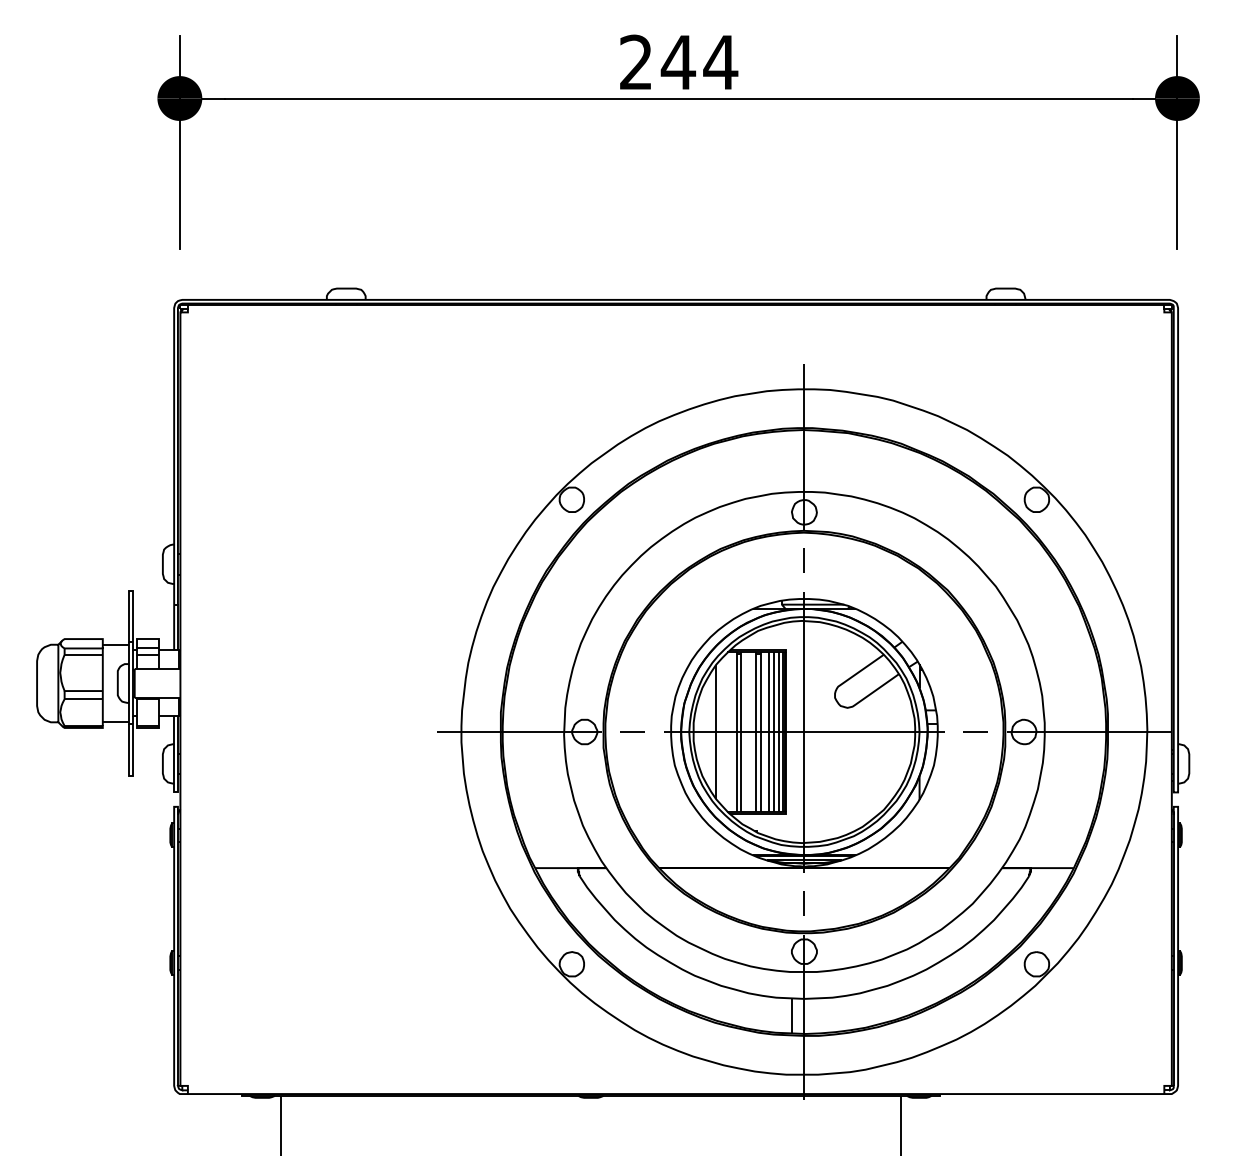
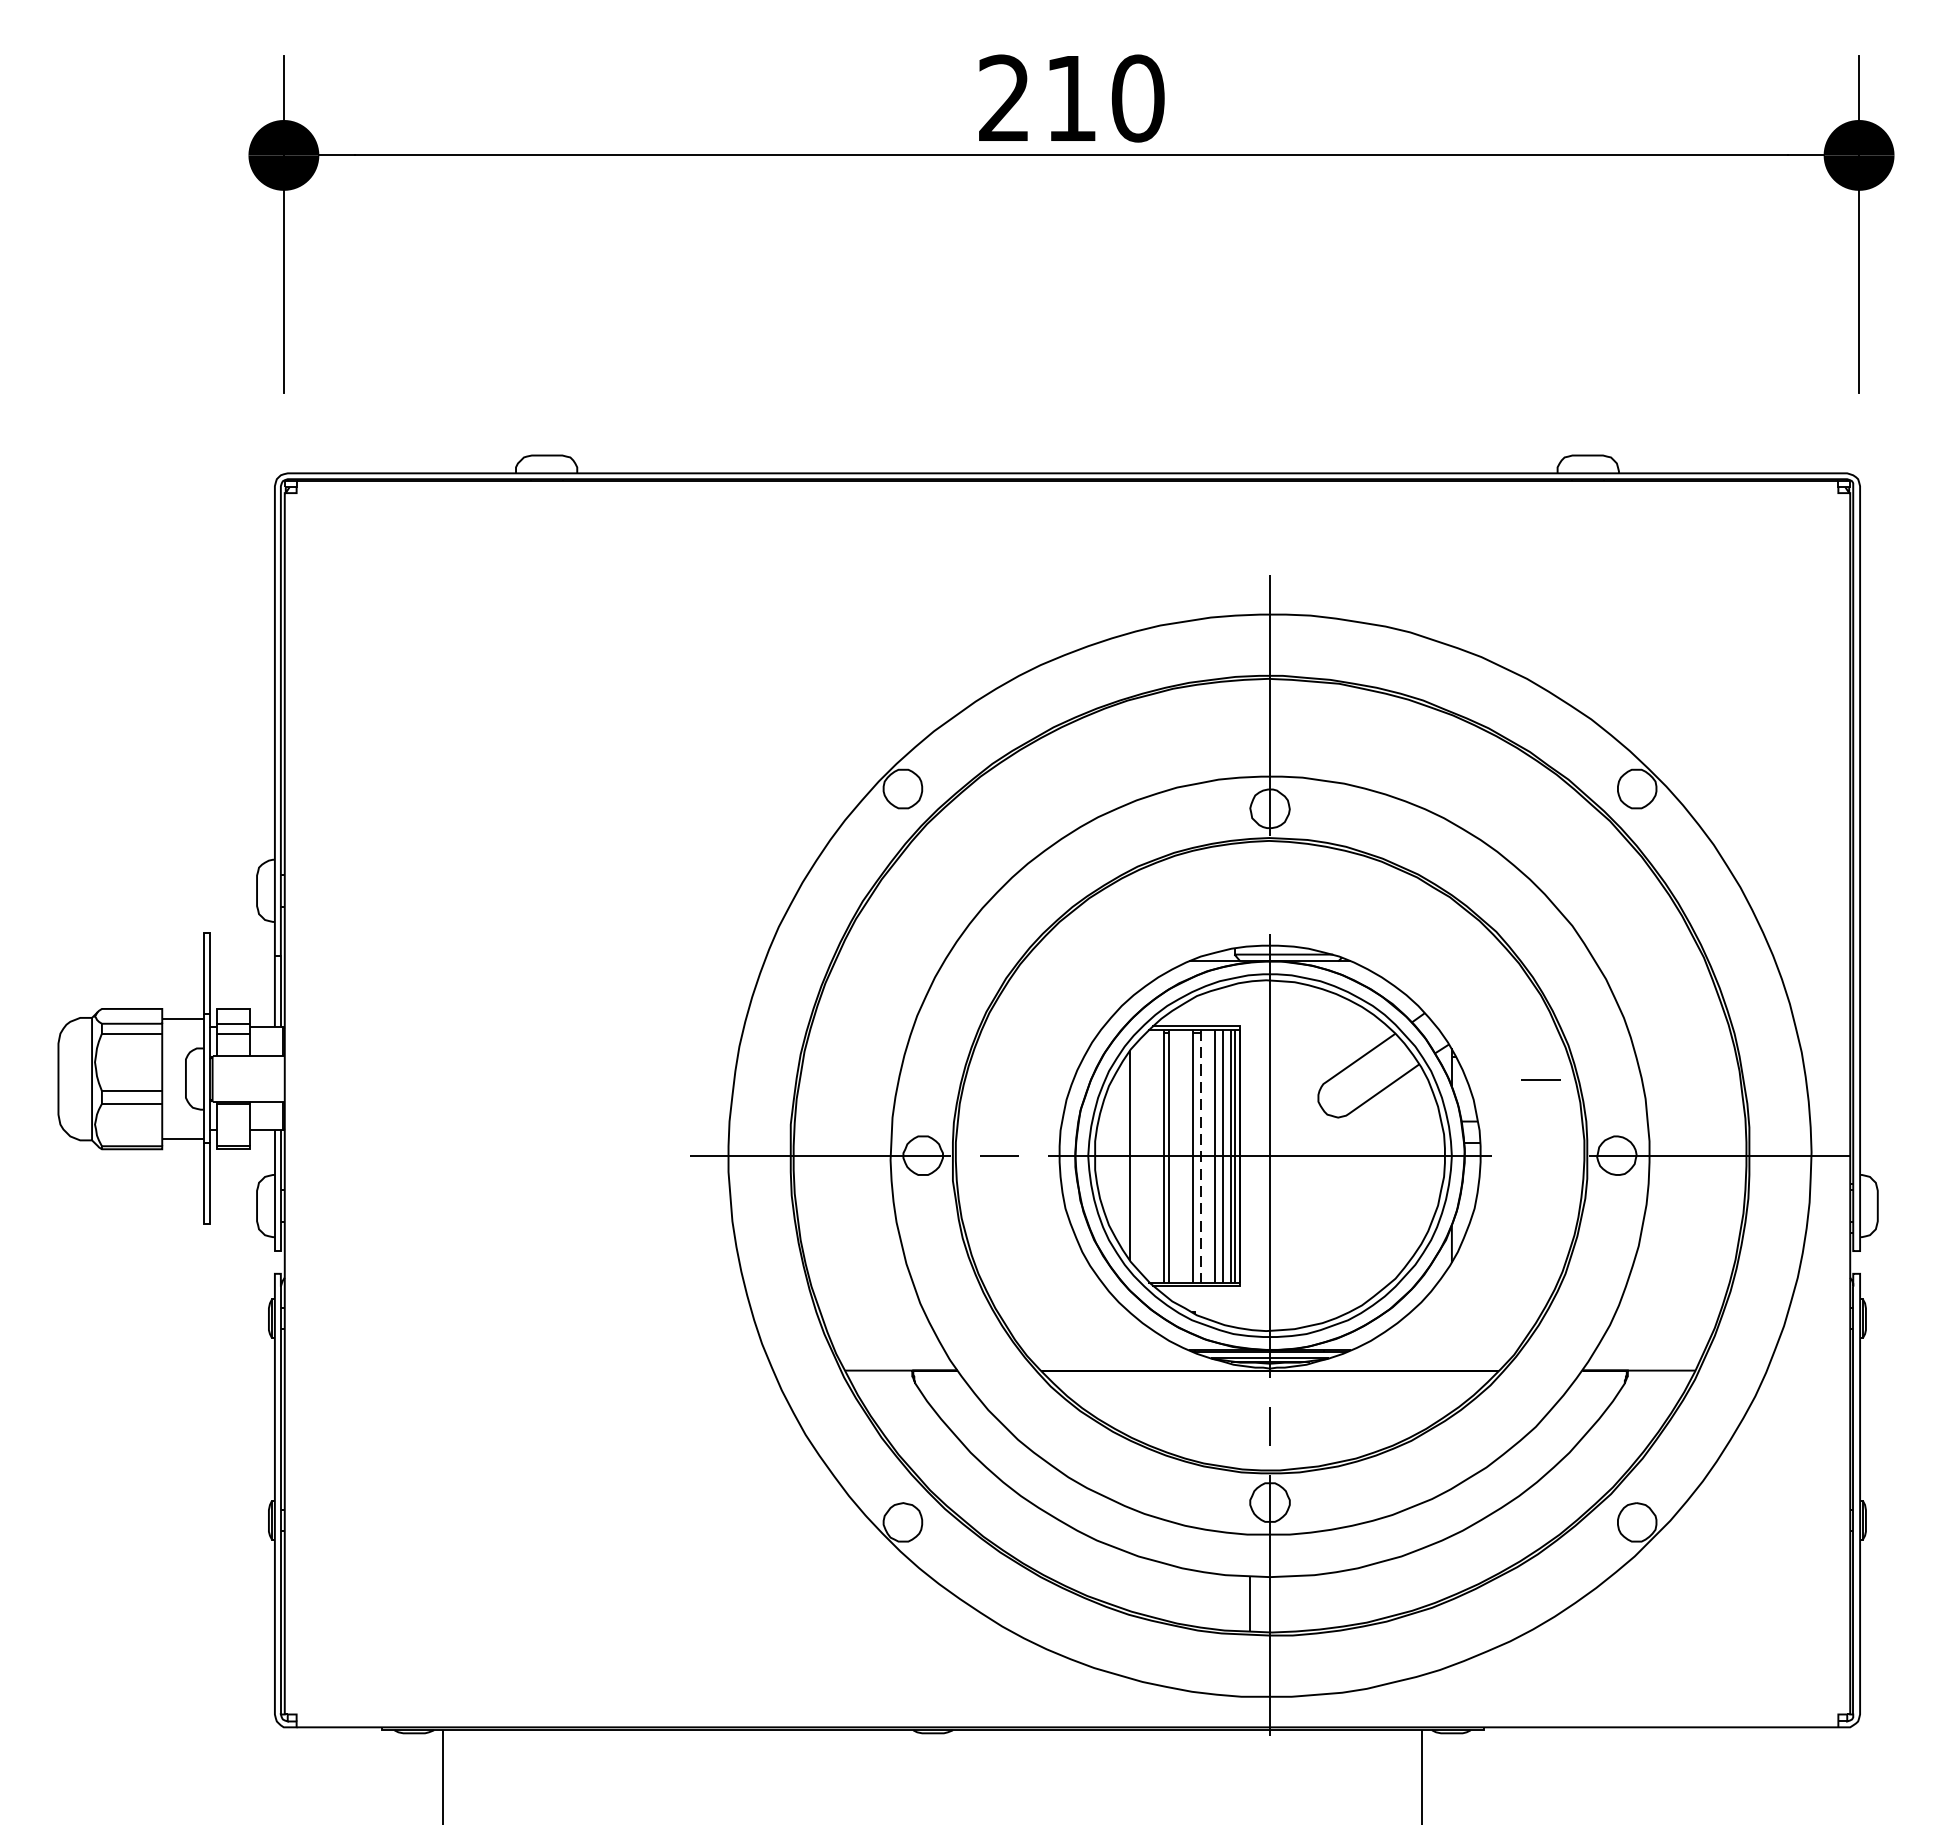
text: (699, 62) -> (1104, 98), 244 -> 210
line: (803, 560) -> (1268, 884), removed
line: (975, 731) -> (1540, 1079), moved
line: (760, 732) -> (1200, 1156), solid -> dashed

